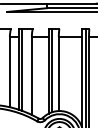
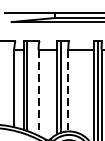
line: (58, 74) -> (67, 91), solid -> dashed
line: (31, 76) -> (38, 93), solid -> dashed

